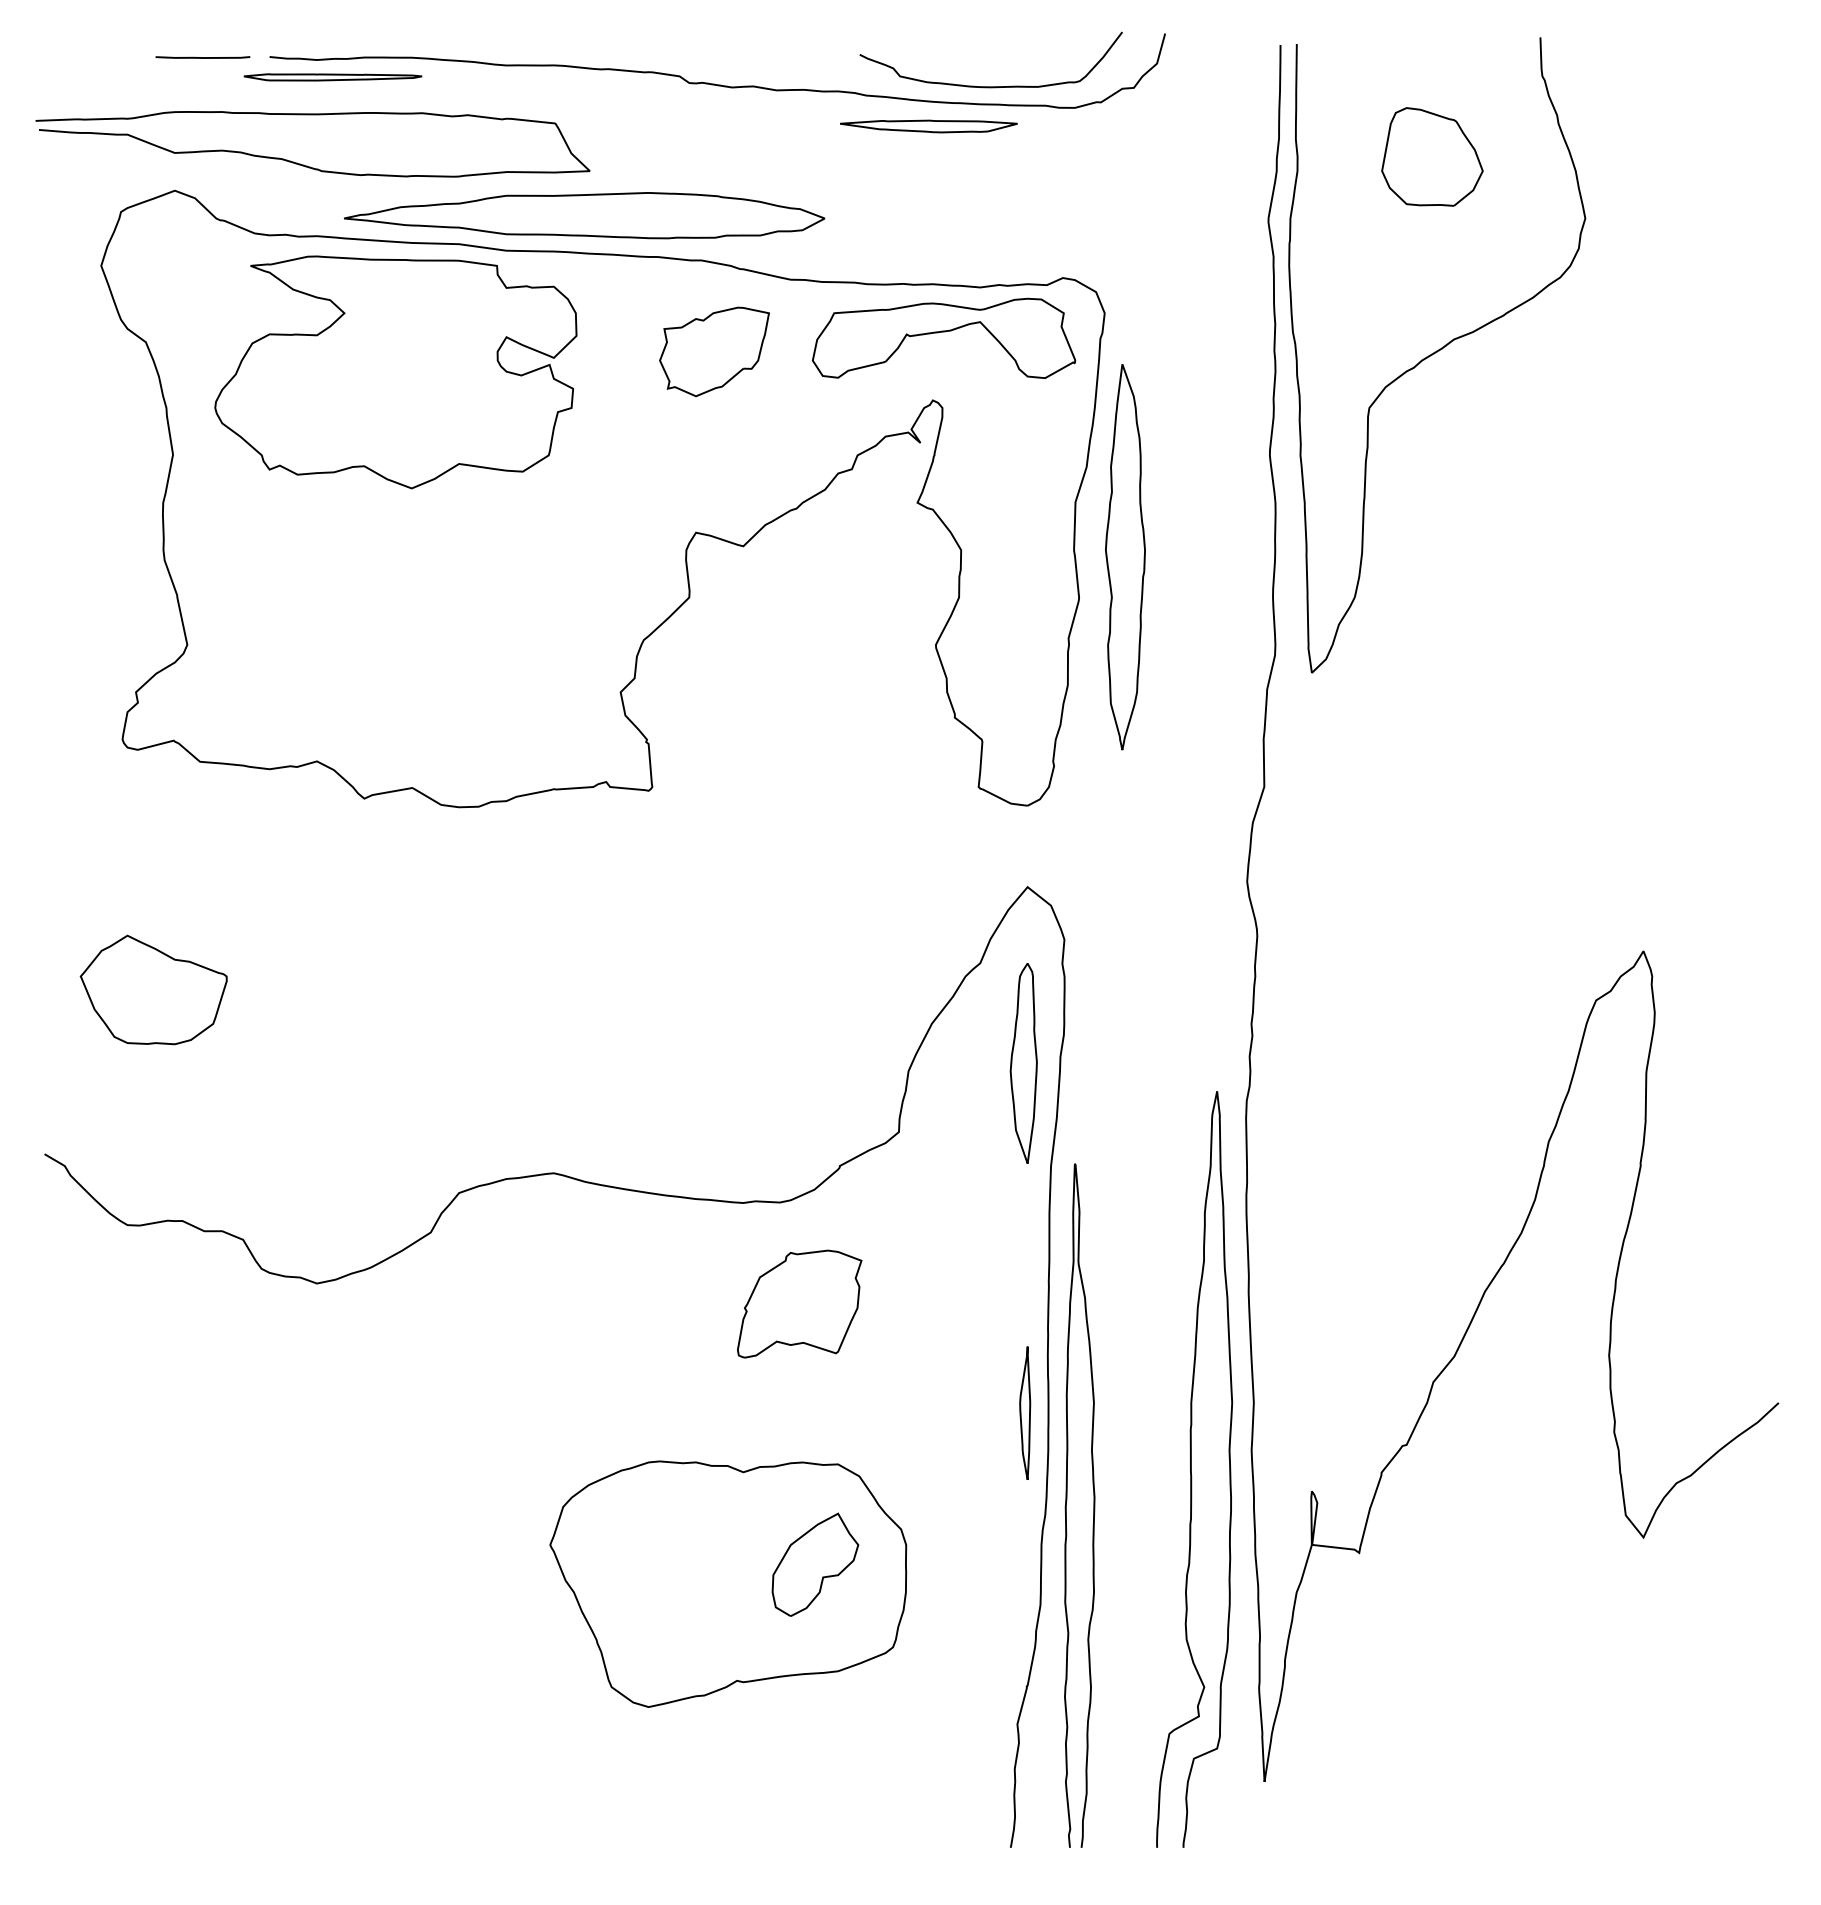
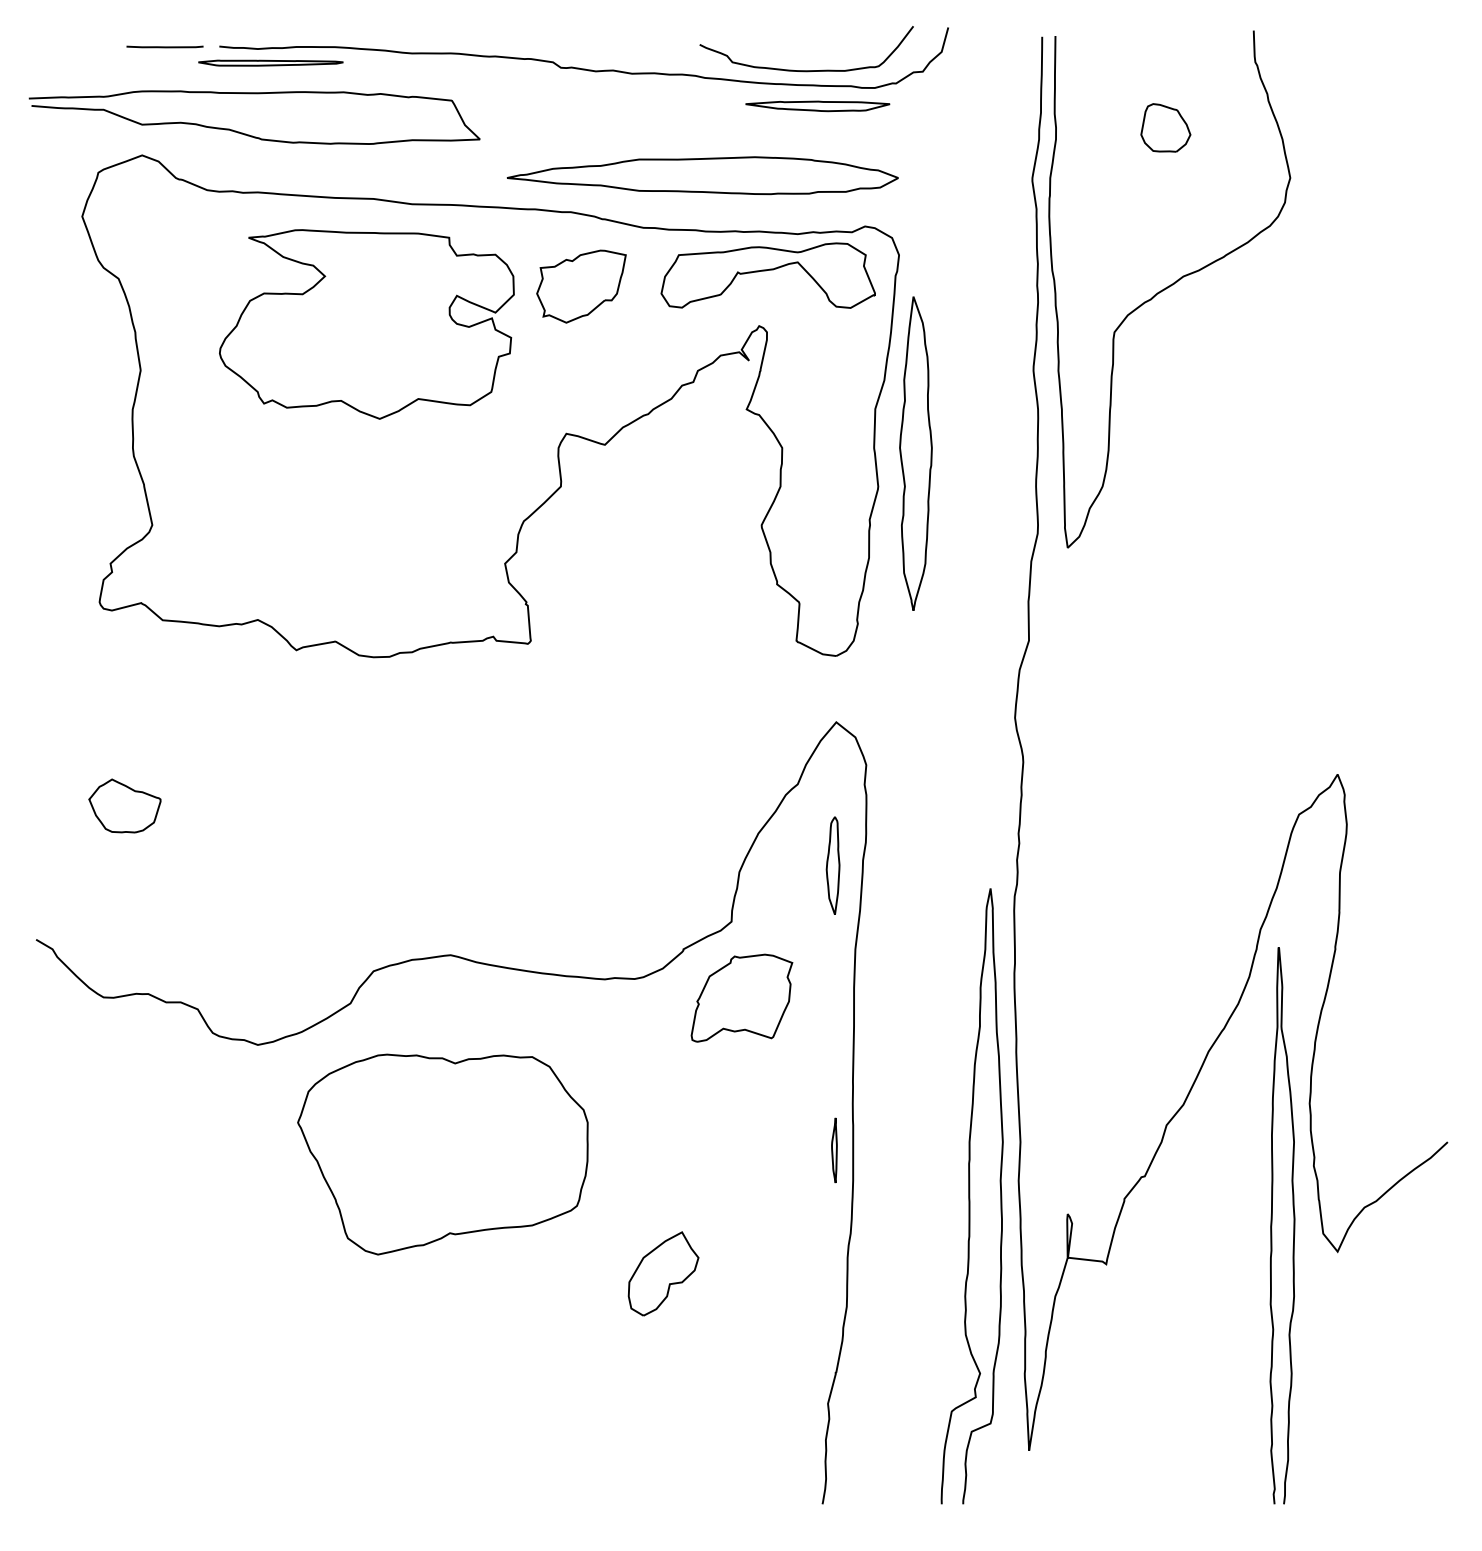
part: (928, 126) -> (817, 106), moved
part: (1432, 156) -> (1165, 127), size x0.6
part: (584, 215) -> (702, 175), moved
part: (395, 372) -> (366, 324), moved
part: (153, 989) -> (124, 805), size x0.6
part: (1023, 1063) -> (832, 865), size x0.6
part: (799, 1303) -> (741, 997), moved
part: (1025, 1412) -> (834, 1149), size x0.6
curve: (1067, 1501) -> (1272, 1222), moved
part: (728, 1583) -> (443, 1154), moved

